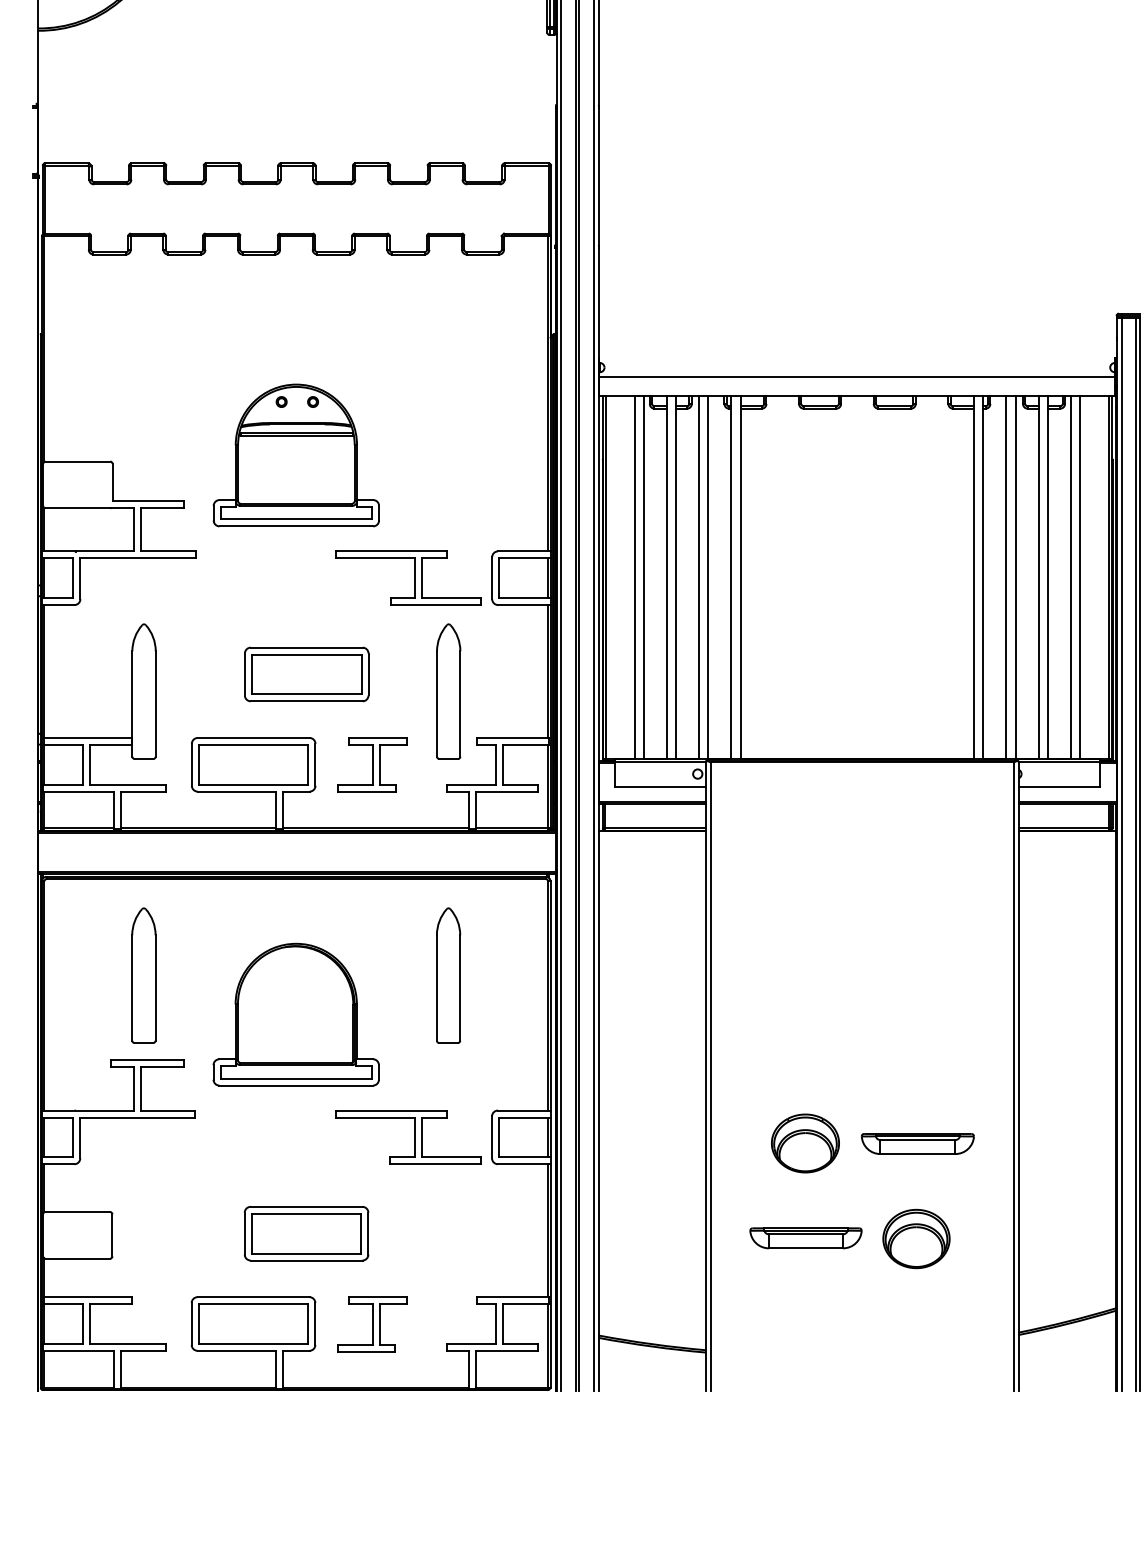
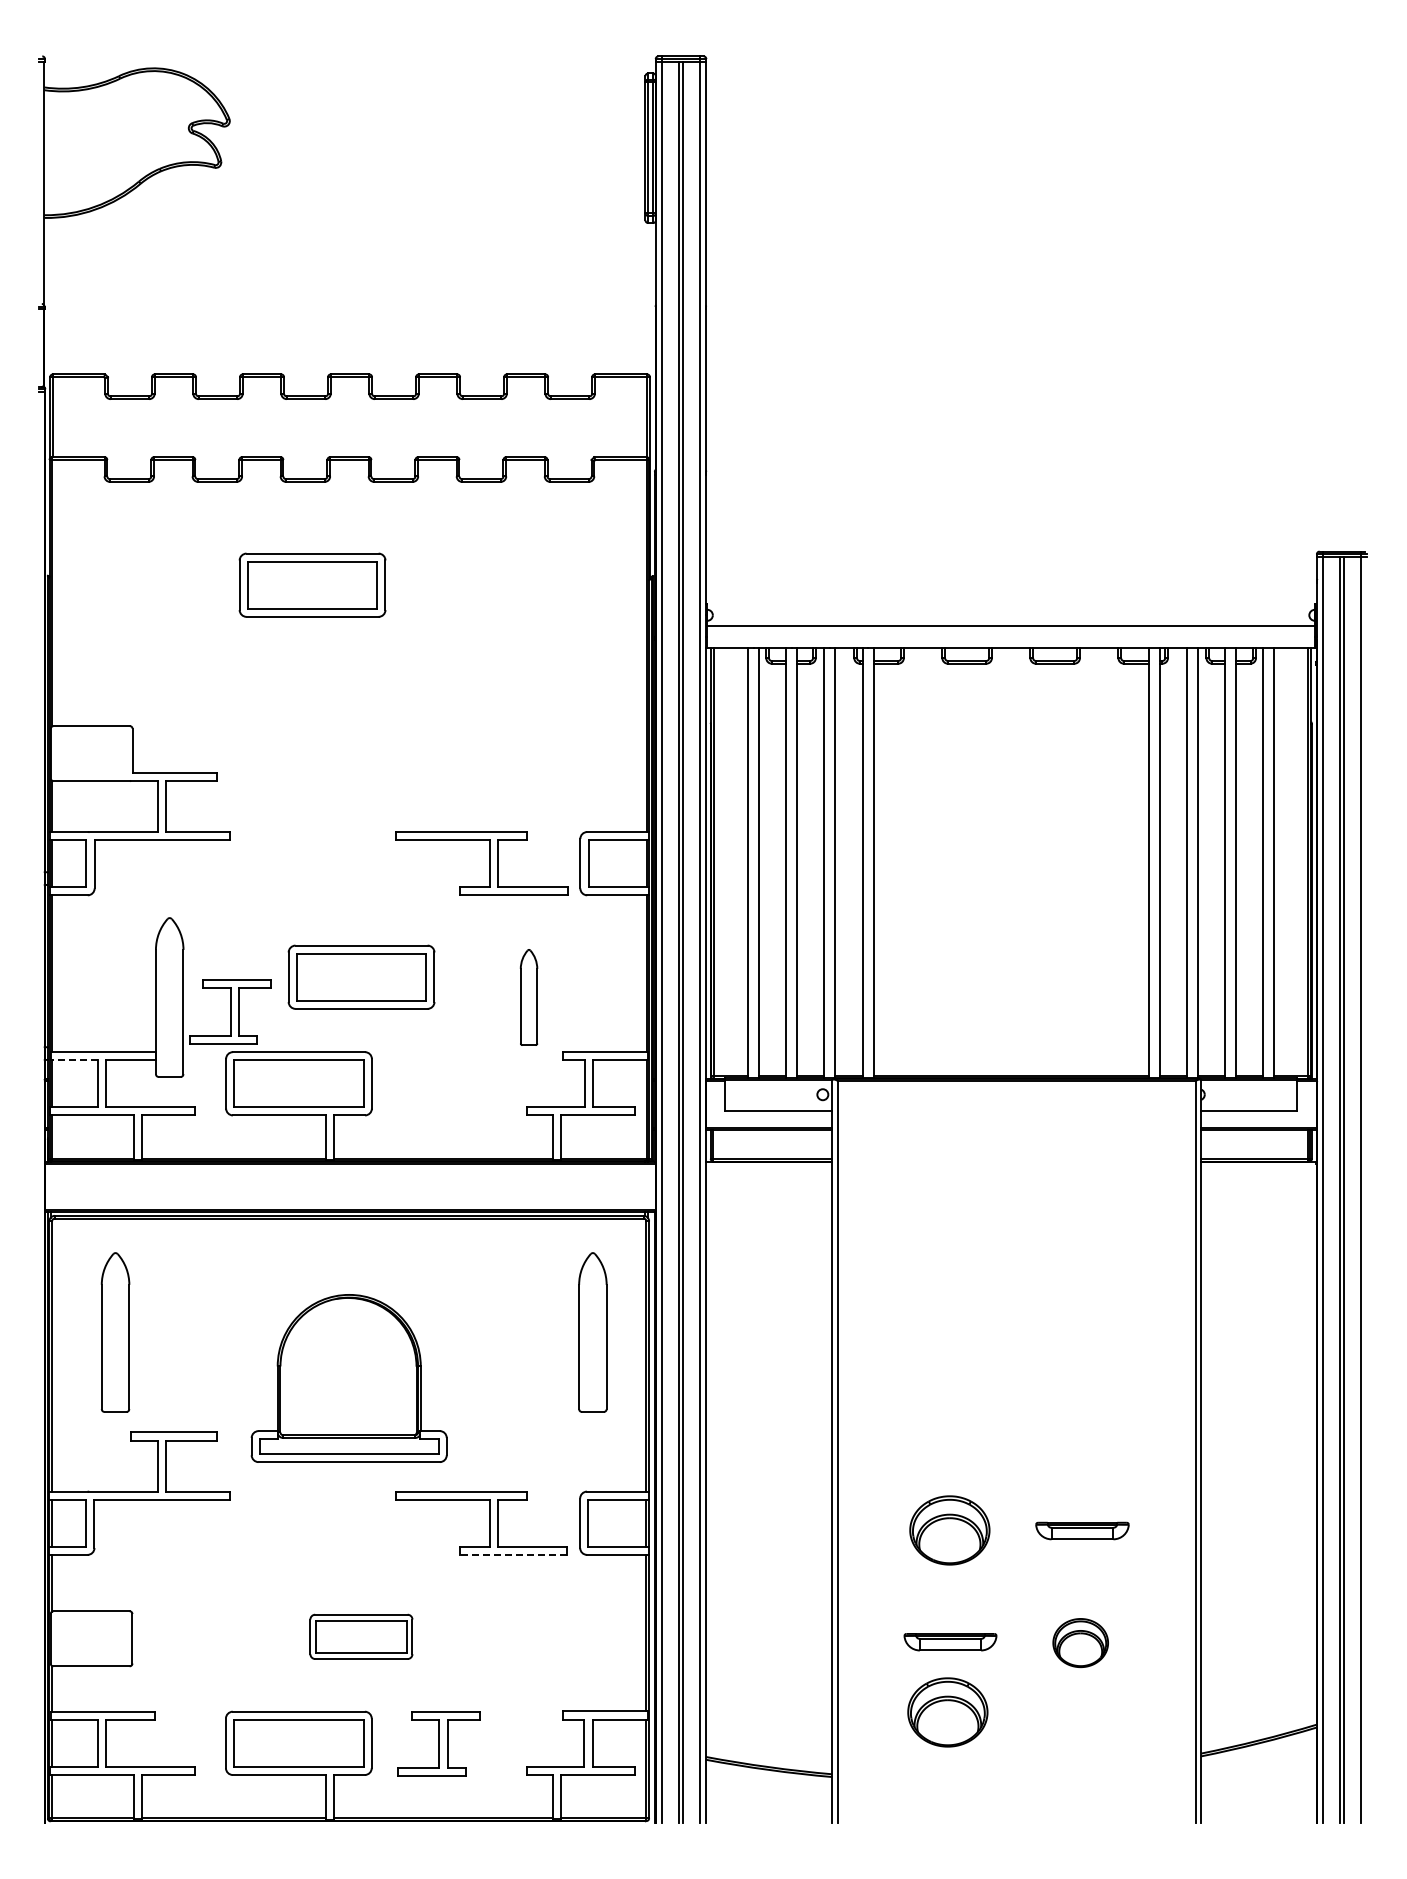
part: (265, 341) -> (312, 584), added
part: (296, 455) -> (349, 718), removed
part: (448, 691) -> (528, 997), size x0.6
line: (63, 745) -> (74, 1060), solid -> dashed
part: (372, 764) -> (230, 1011), moved
part: (143, 975) -> (115, 1332), moved
part: (448, 975) -> (592, 1332), moved
part: (917, 1143) -> (1082, 1530), size x0.7
line: (435, 1163) -> (513, 1554), solid -> dashed
part: (306, 1233) -> (361, 1636), size x0.7
part: (806, 1237) -> (950, 1641), size x0.7
part: (916, 1238) -> (1080, 1642), size x0.7
part: (803, 1297) -> (947, 1712), added

